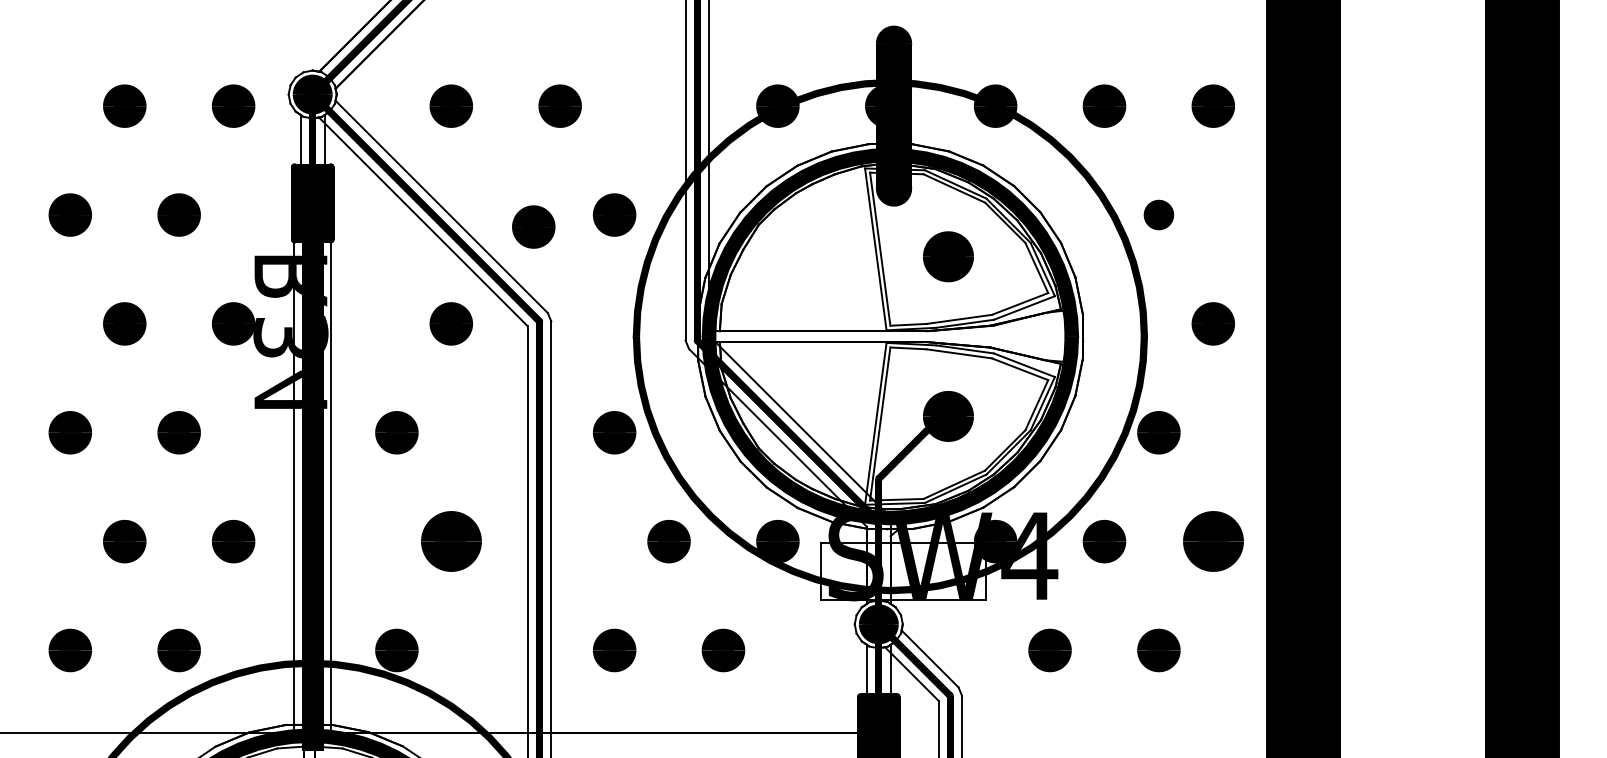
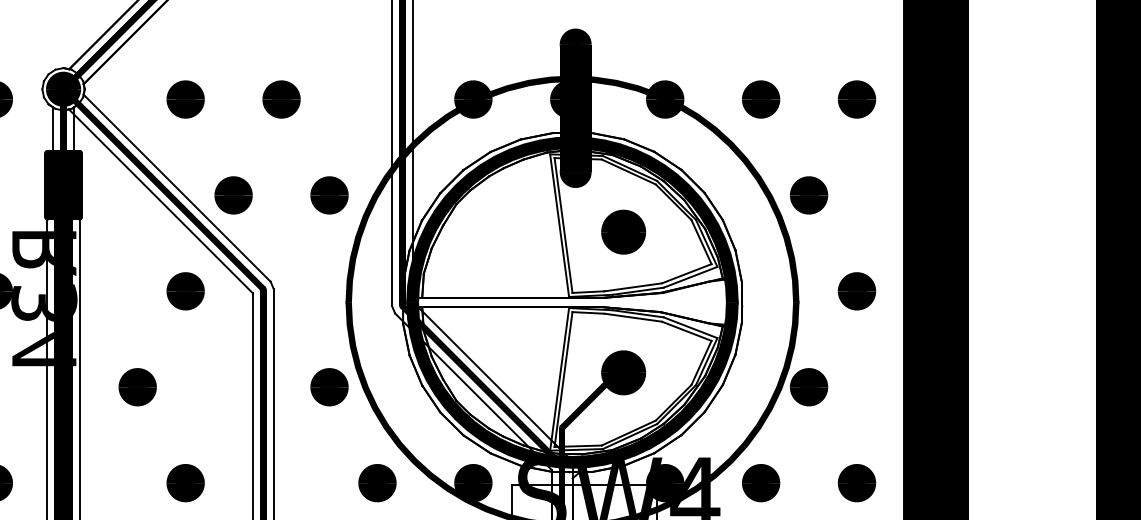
part: (1158, 214) -> (808, 194), size x1.43
part: (533, 226) -> (233, 194), moved
part: (450, 541) -> (184, 483), size x0.71
part: (1212, 541) -> (856, 483), size x0.71

